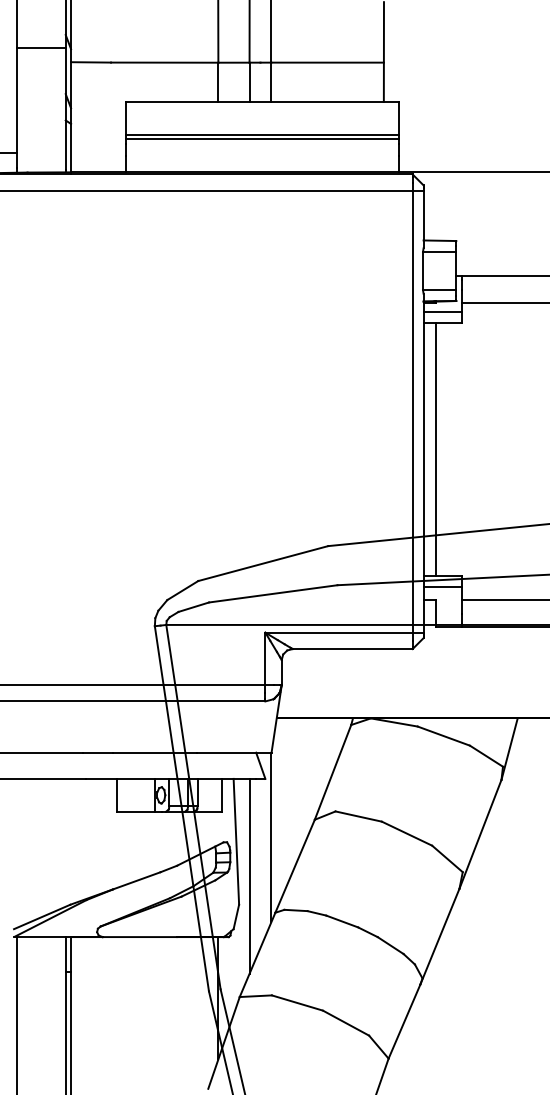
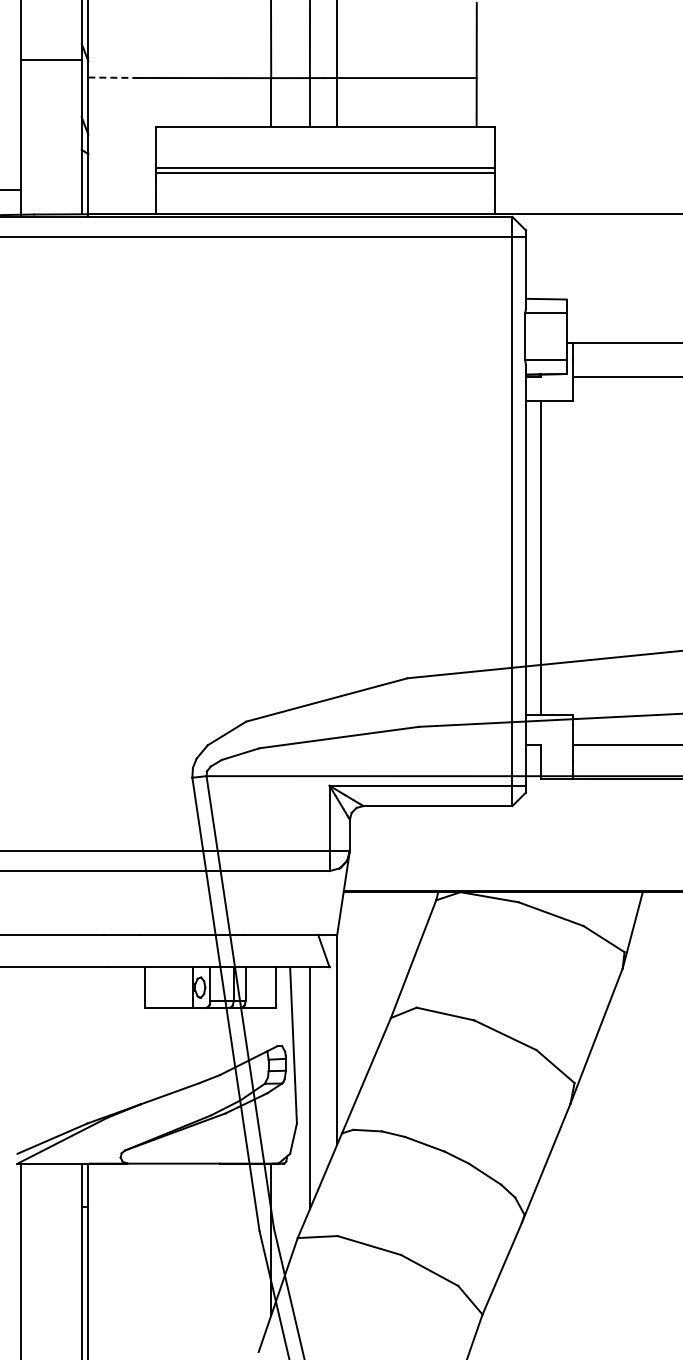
line: (91, 62) -> (113, 77), solid -> dashed
line: (442, 311) -> (549, 387), removed
line: (442, 586) -> (549, 728), removed

